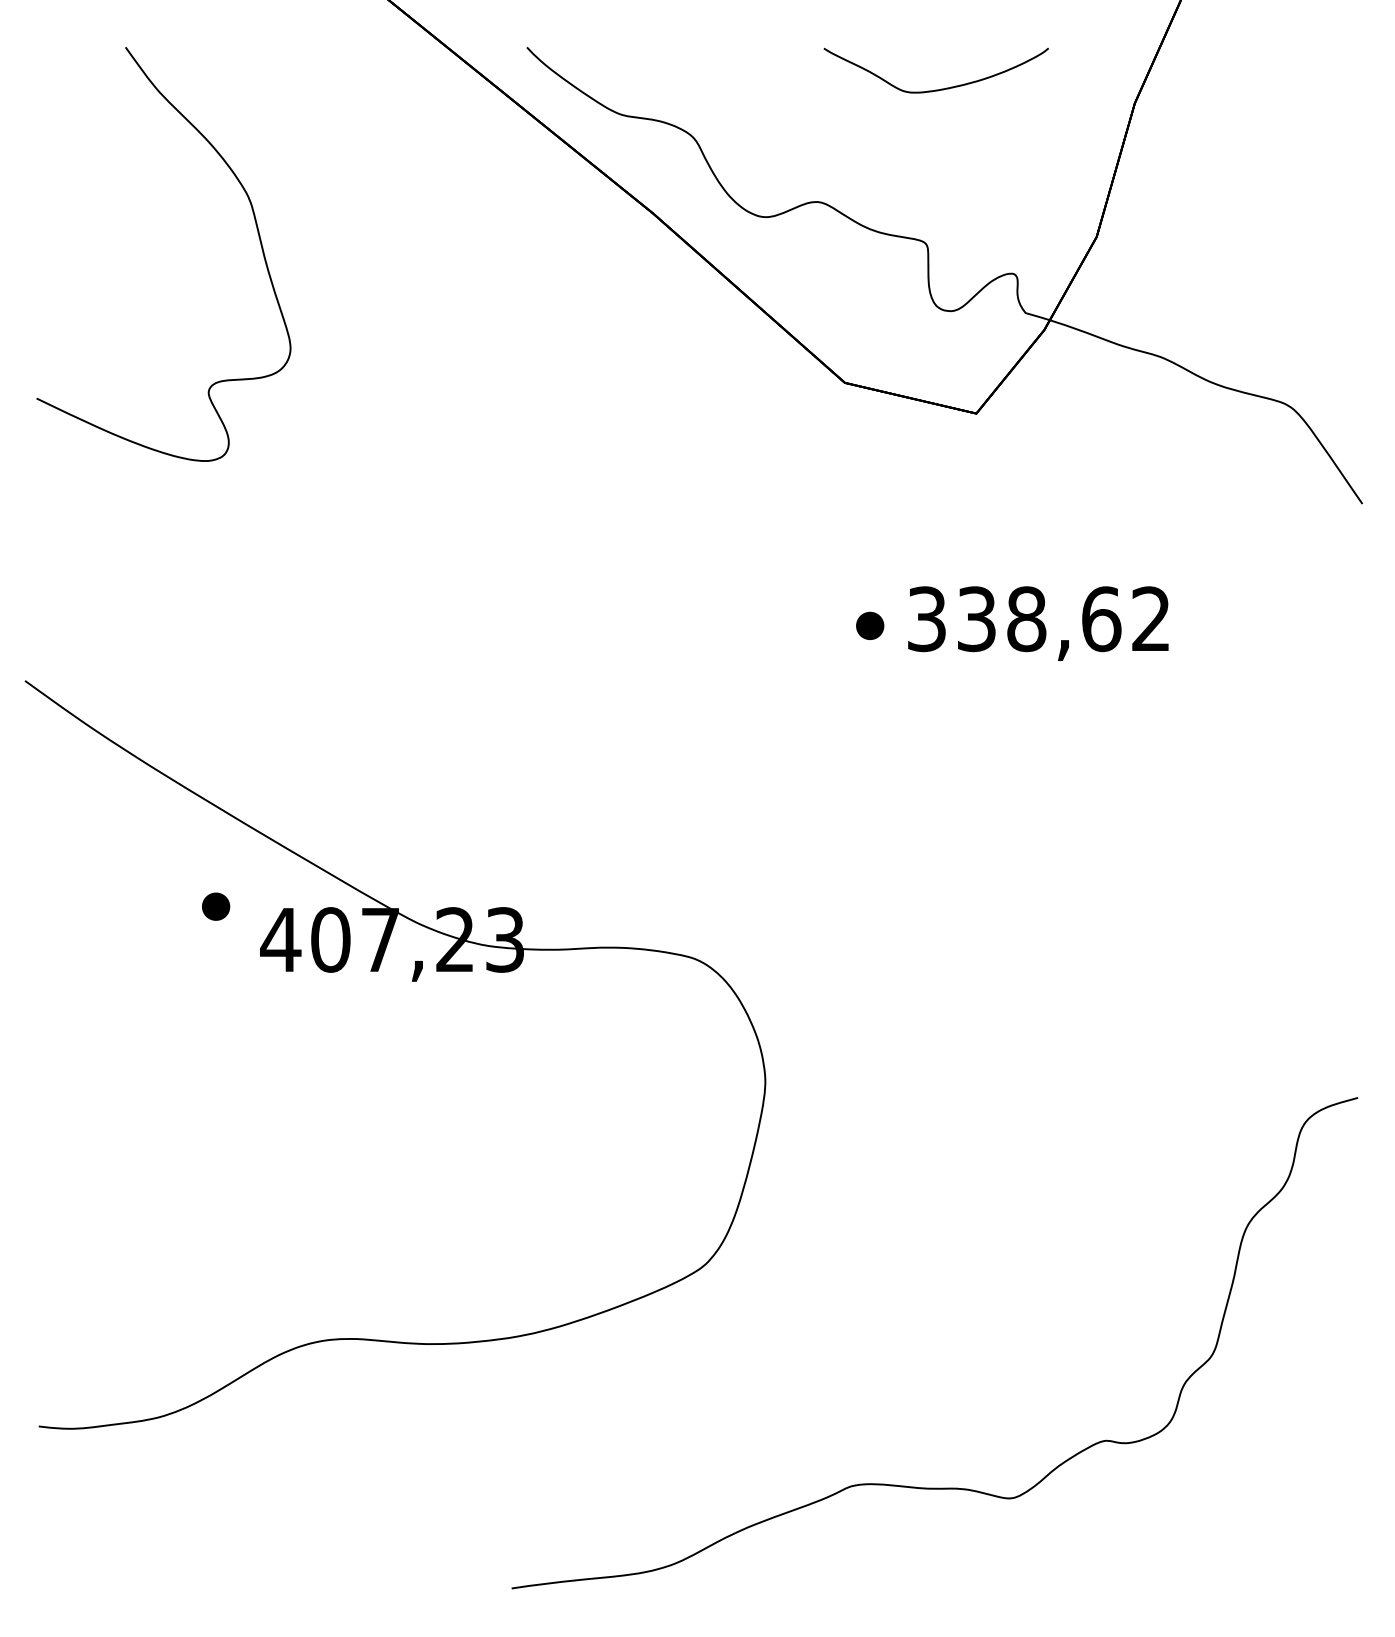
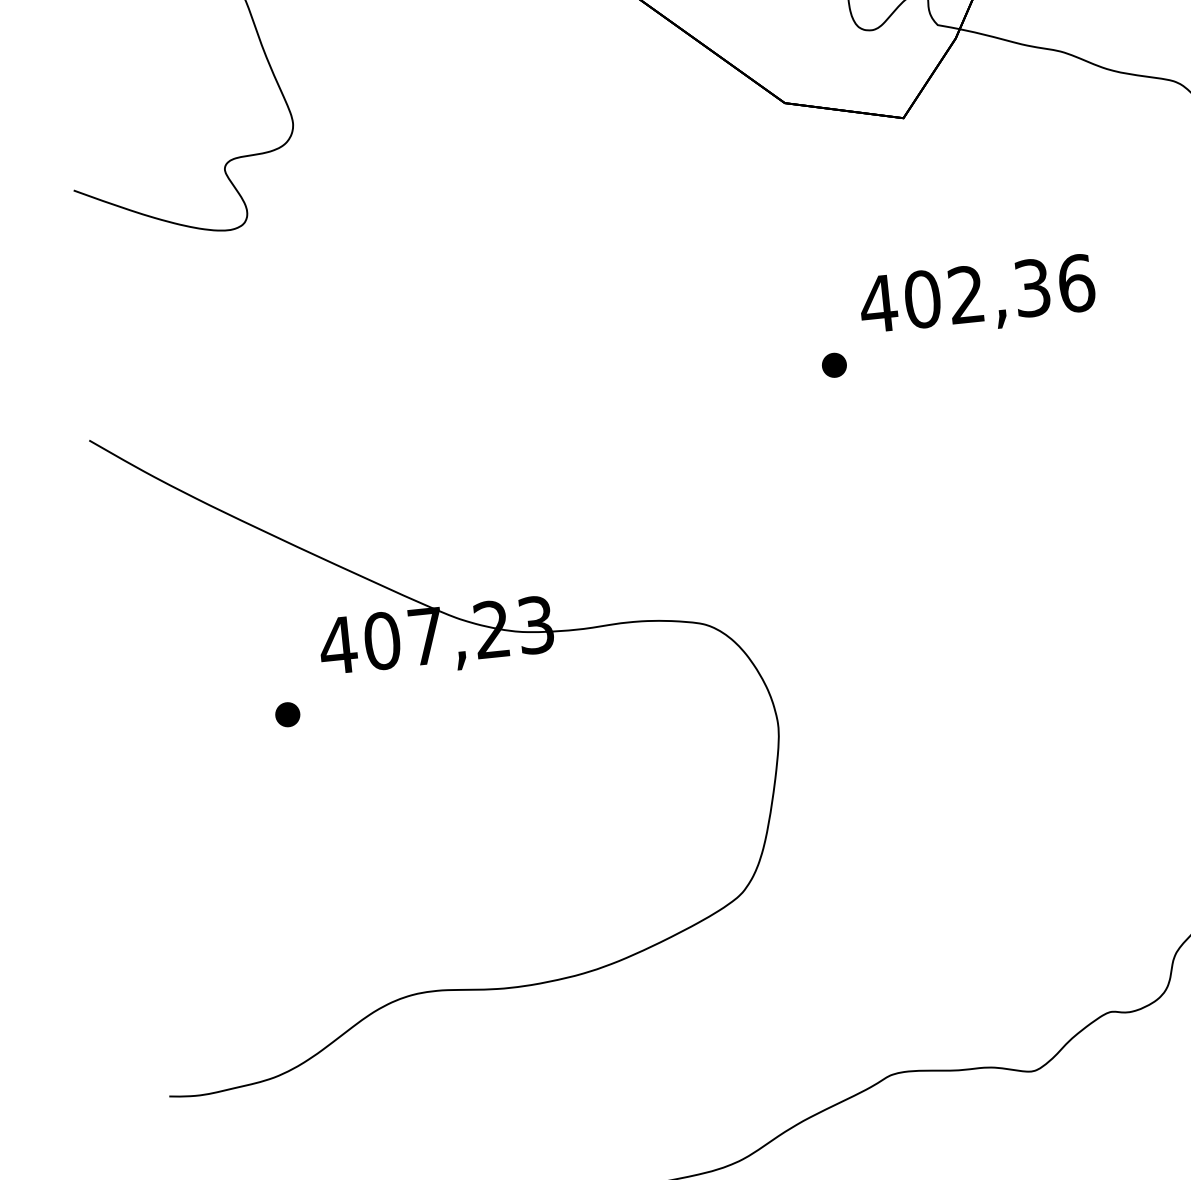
text: (1038, 619) -> (977, 294), 338,62 -> 402,36
part: (870, 625) -> (834, 364), moved
part: (216, 906) -> (288, 714), moved

